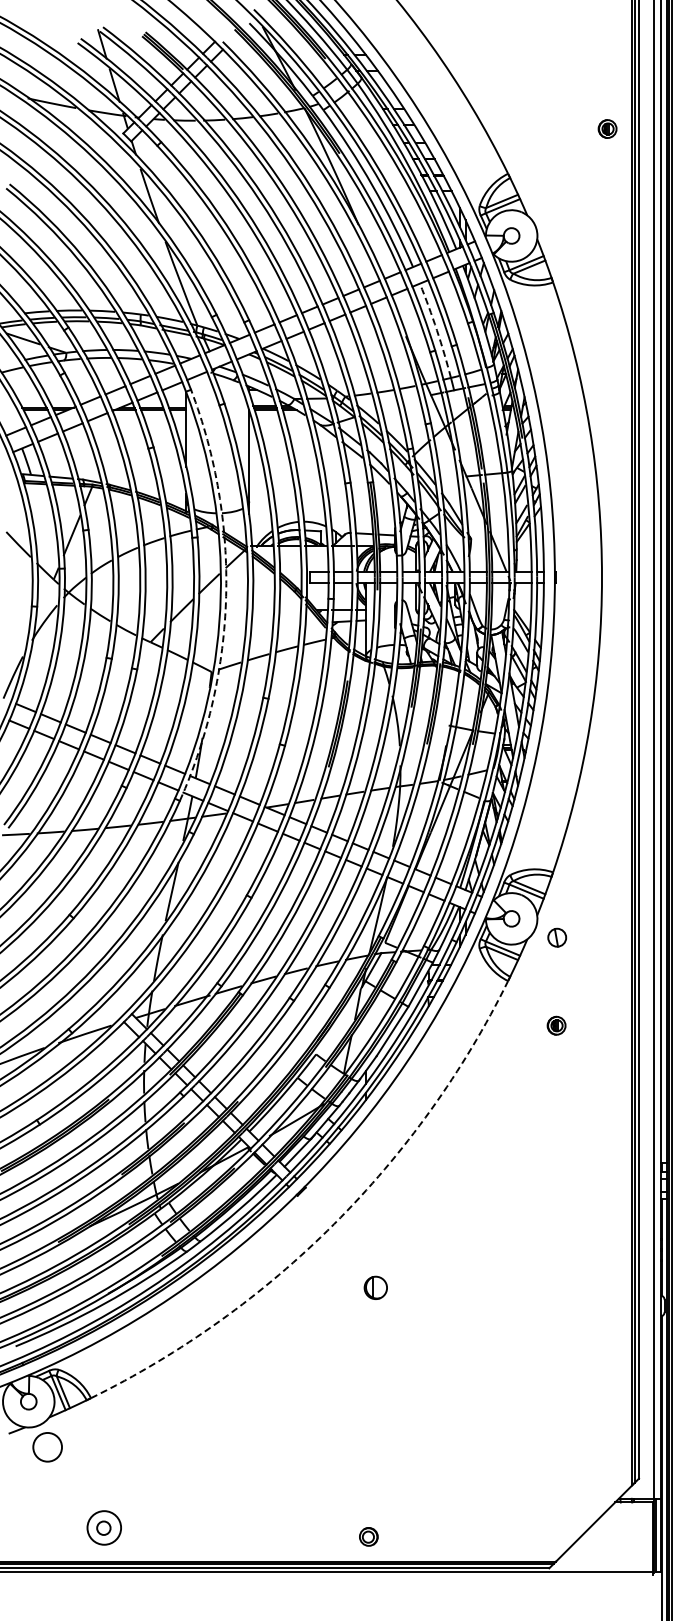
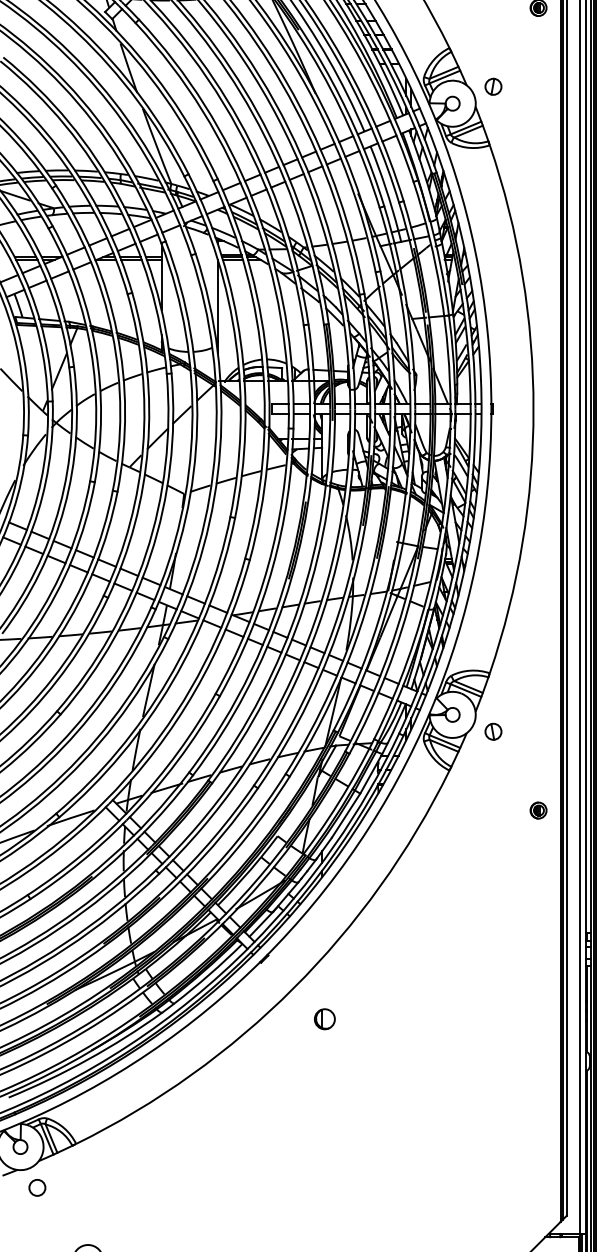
part: (557, 216) -> (493, 86), added
arc: (436, 330) -> (385, 188), dashed -> solid
arc: (226, 596) -> (197, 426), dashed -> solid
part: (556, 1025) -> (538, 810), moved
arc: (334, 1224) -> (294, 988), dashed -> solid
part: (375, 1287) -> (324, 1018), moved
circle: (47, 1447) -> (37, 1188), size x0.62

